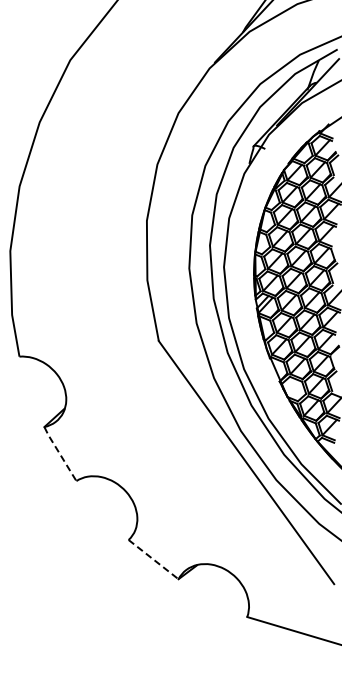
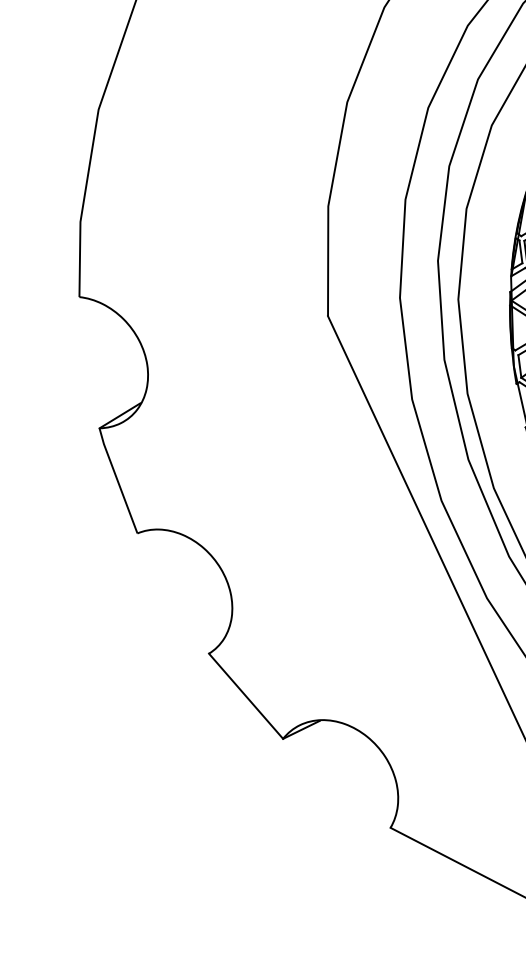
line: (59, 453) -> (117, 479), dashed -> solid
line: (153, 559) -> (245, 696), dashed -> solid

